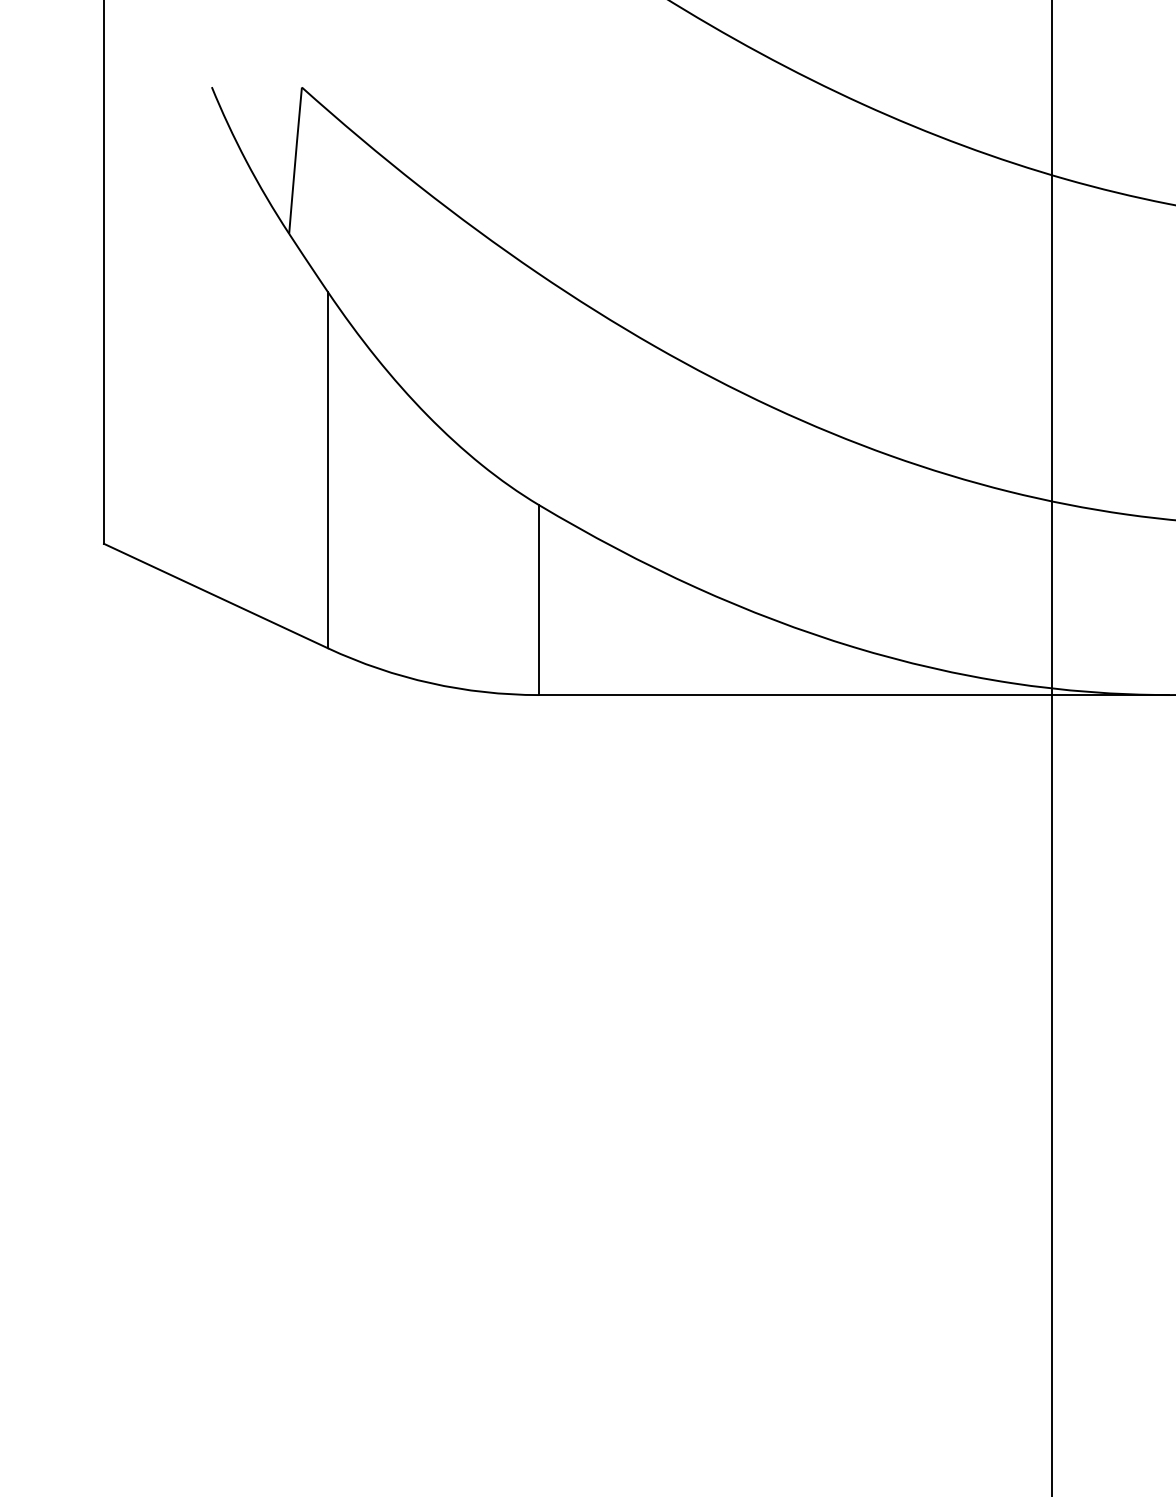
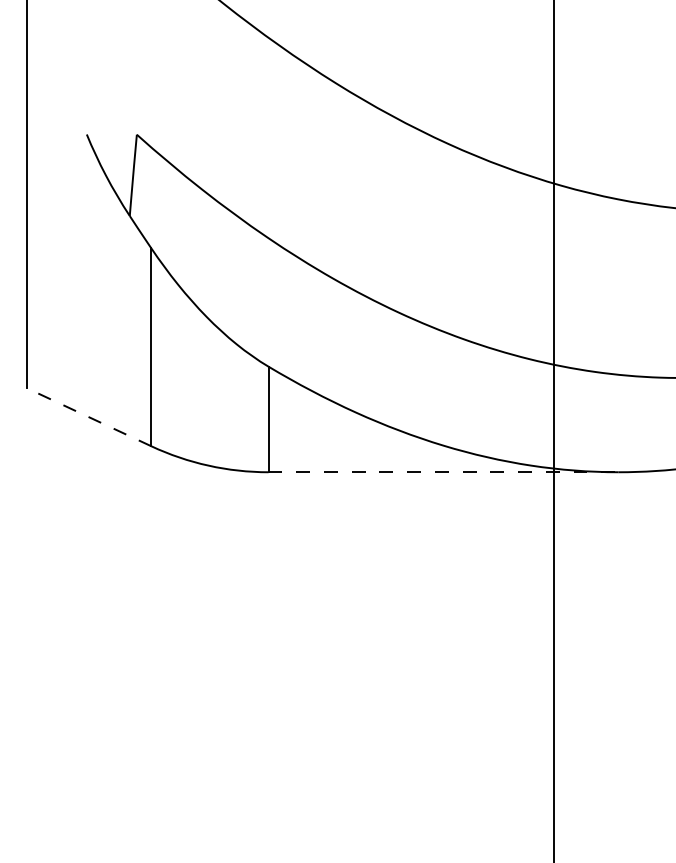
line: (216, 596) -> (89, 417), solid -> dashed
line: (855, 695) -> (444, 472), solid -> dashed

